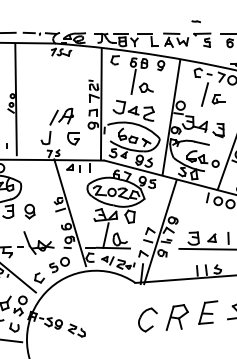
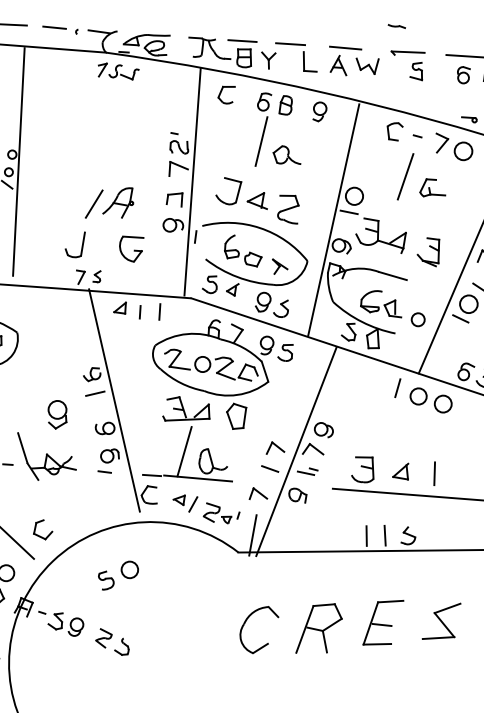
part: (29, 211) -> (56, 414), moved
part: (59, 265) -> (118, 576), moved

